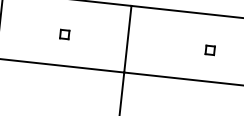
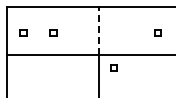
part: (22, 29) -> (23, 32), added
line: (127, 39) -> (98, 31), solid -> dashed
part: (143, 92) -> (113, 67), added

